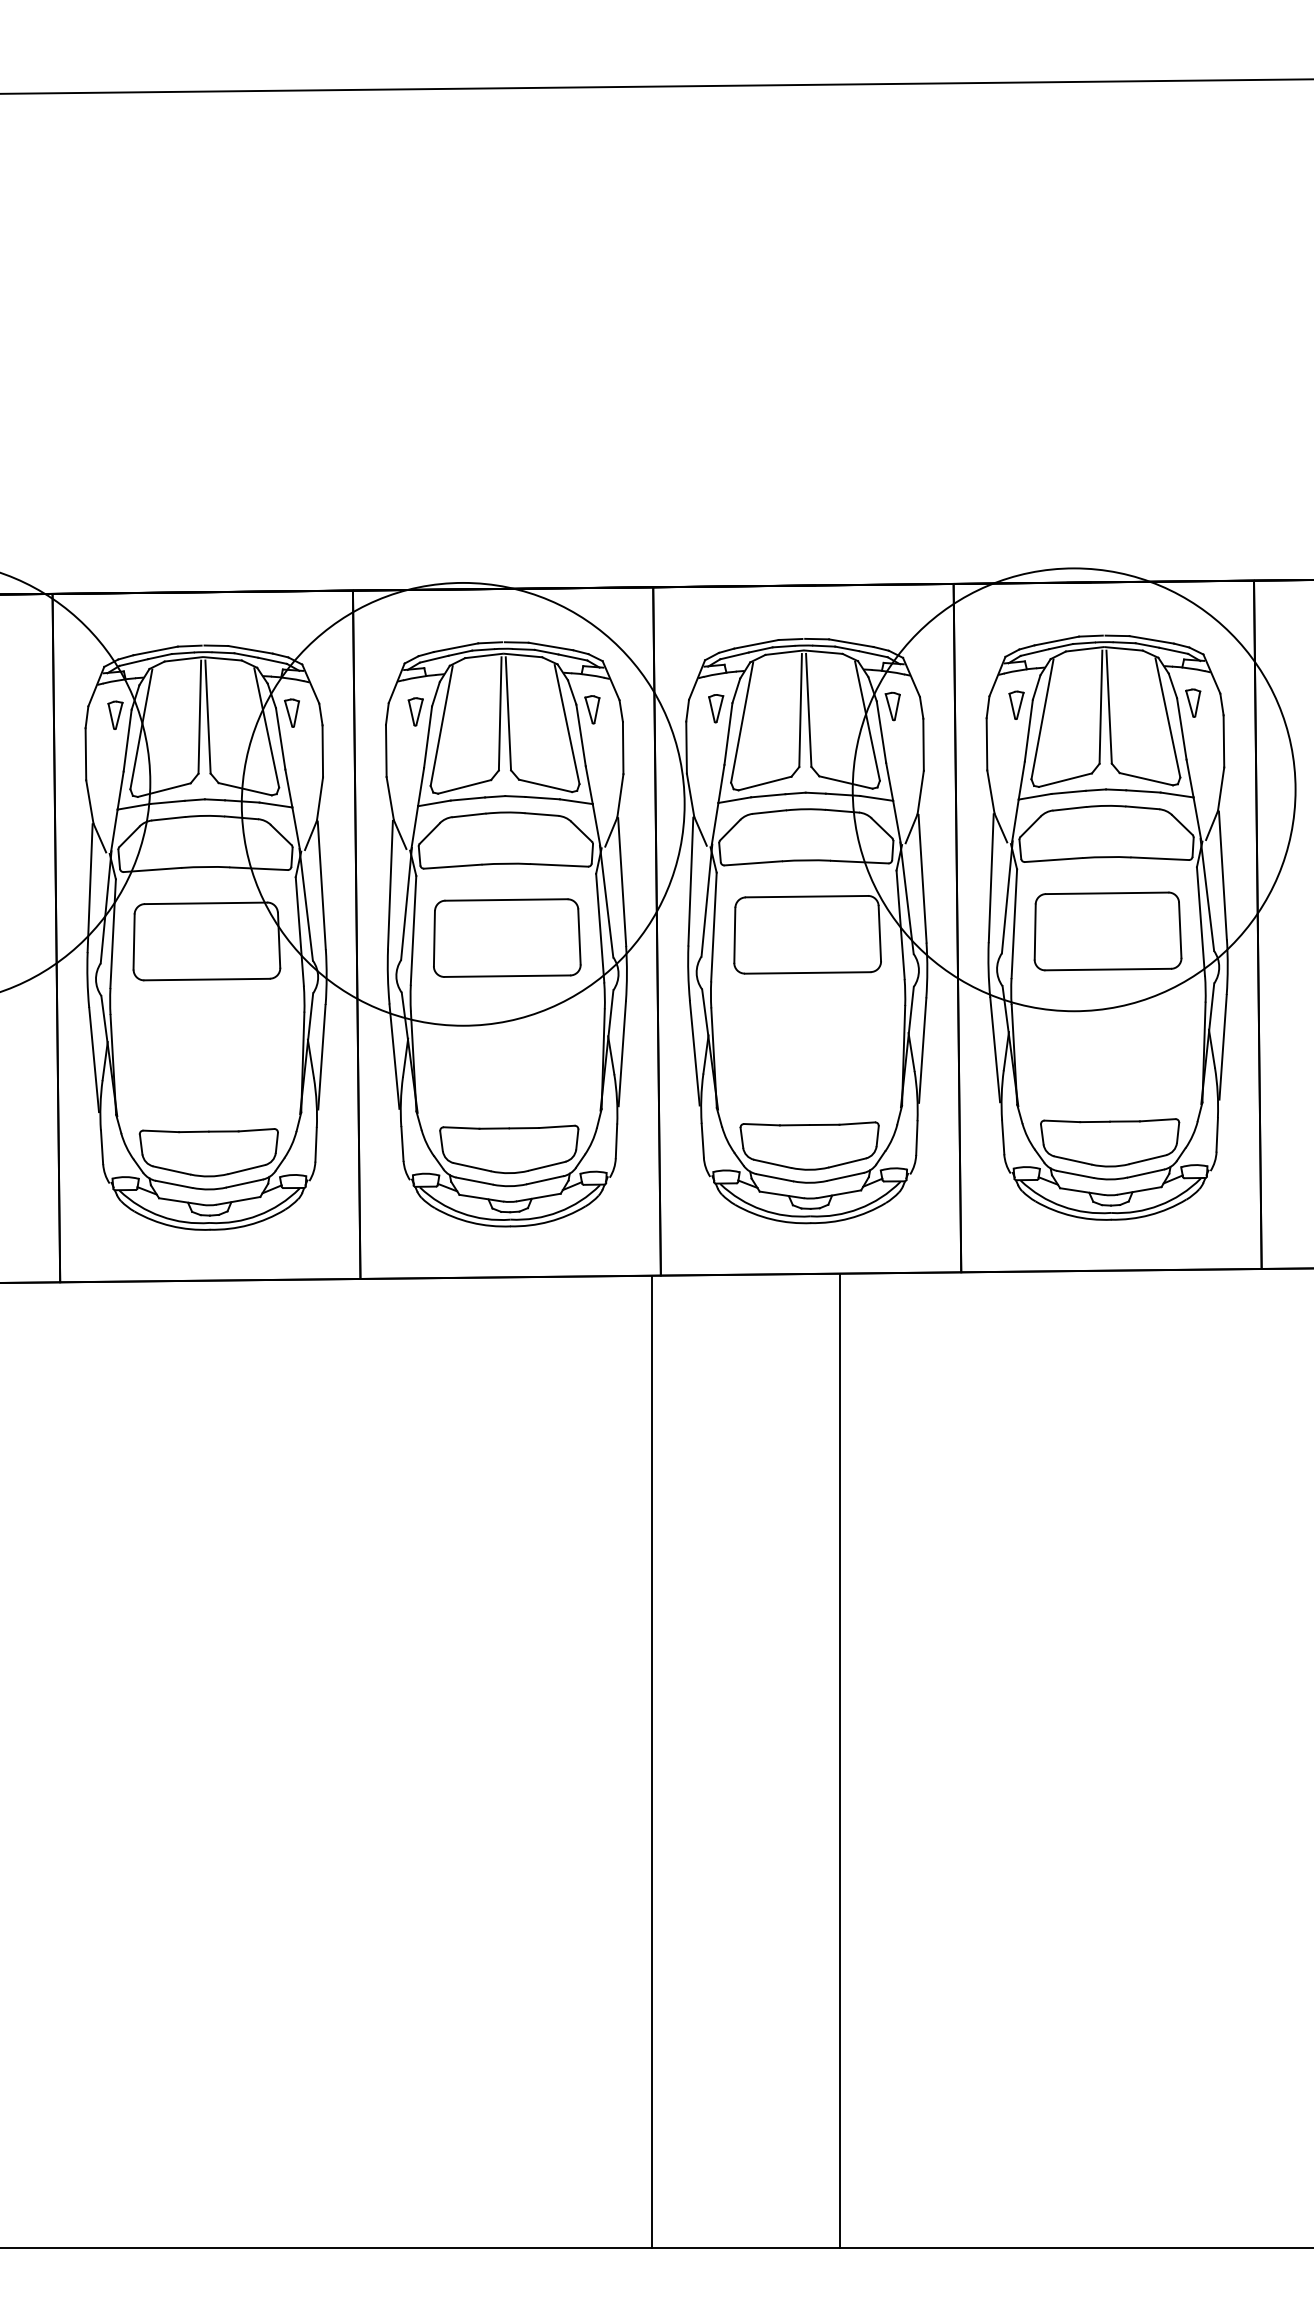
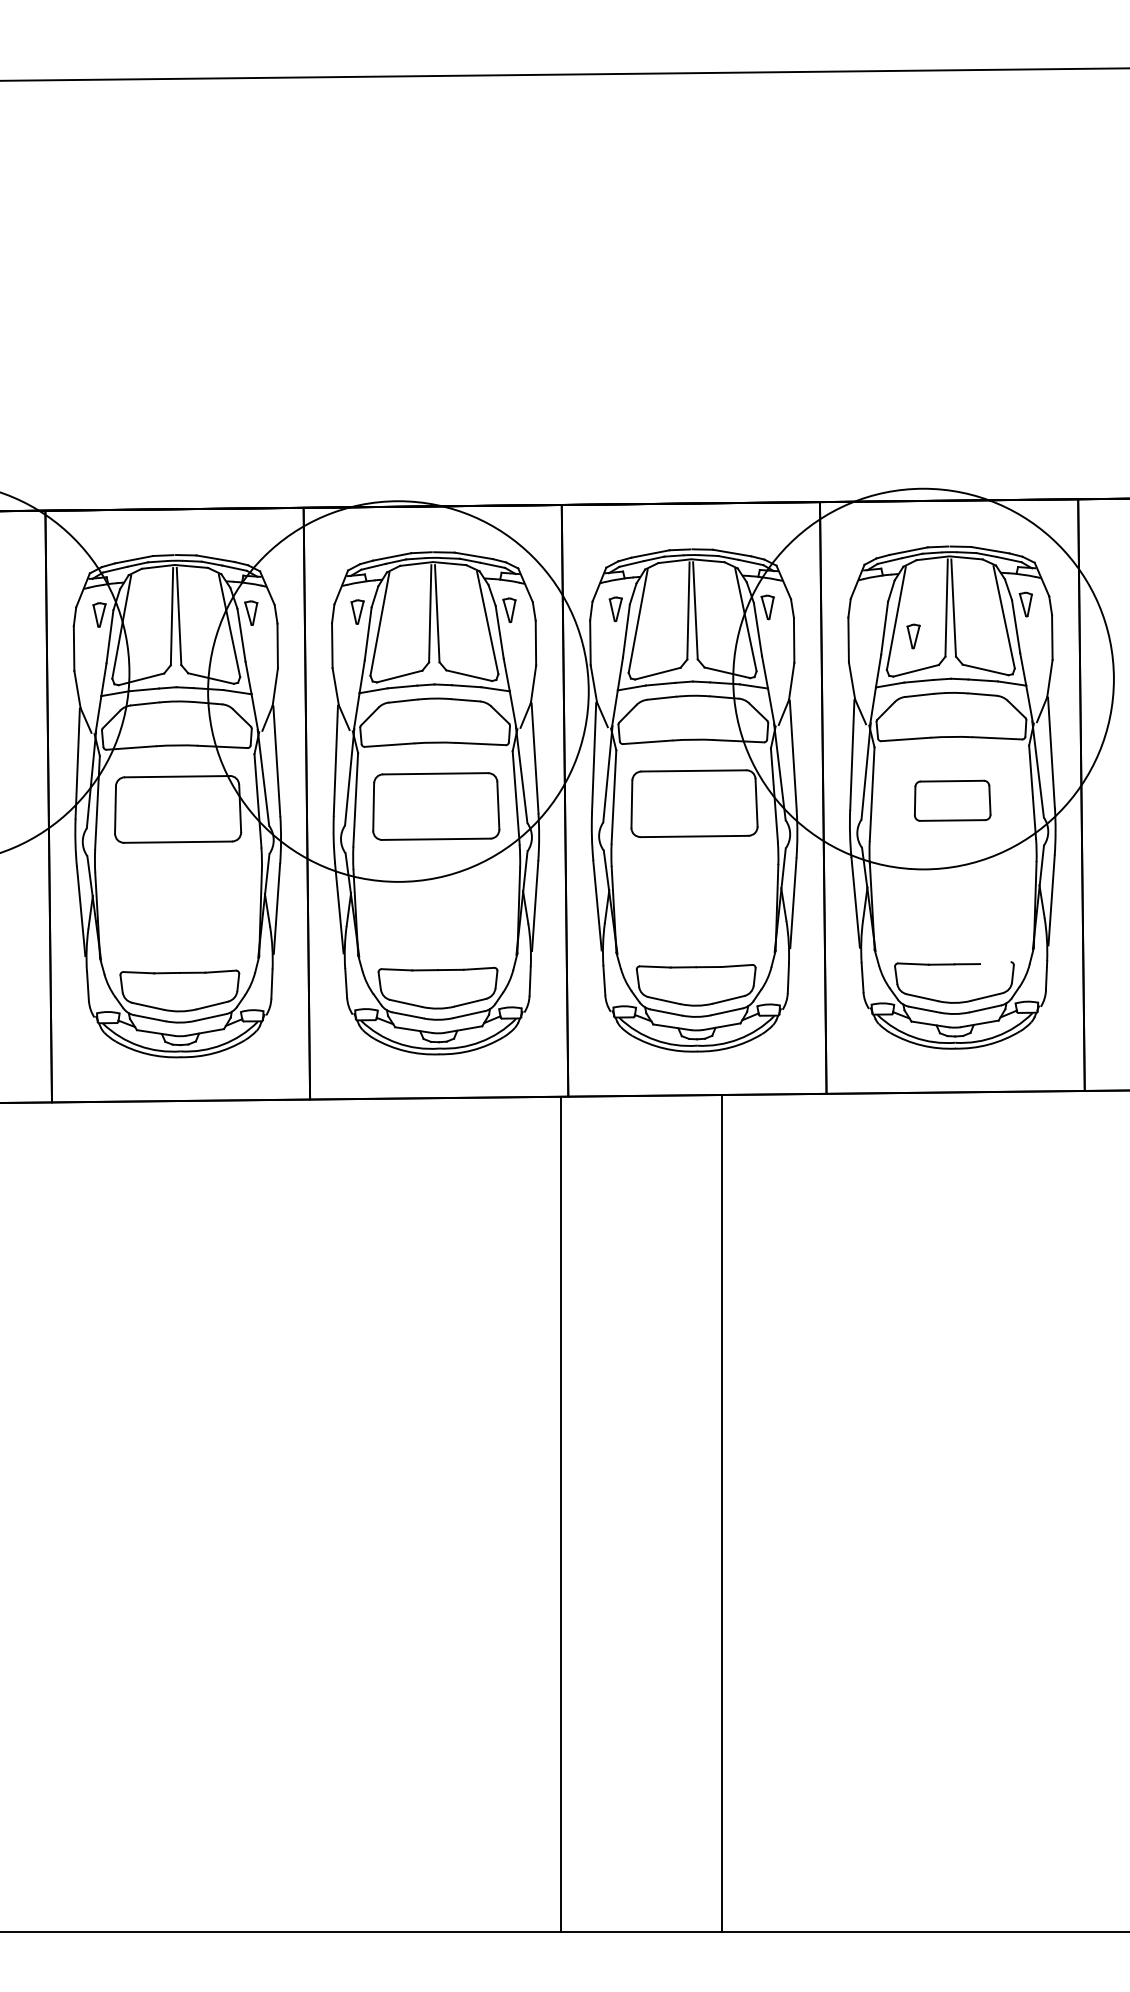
part: (1016, 704) -> (913, 635), moved
part: (1107, 931) -> (952, 800), size x0.6
line: (1157, 1120) -> (995, 963), removed

